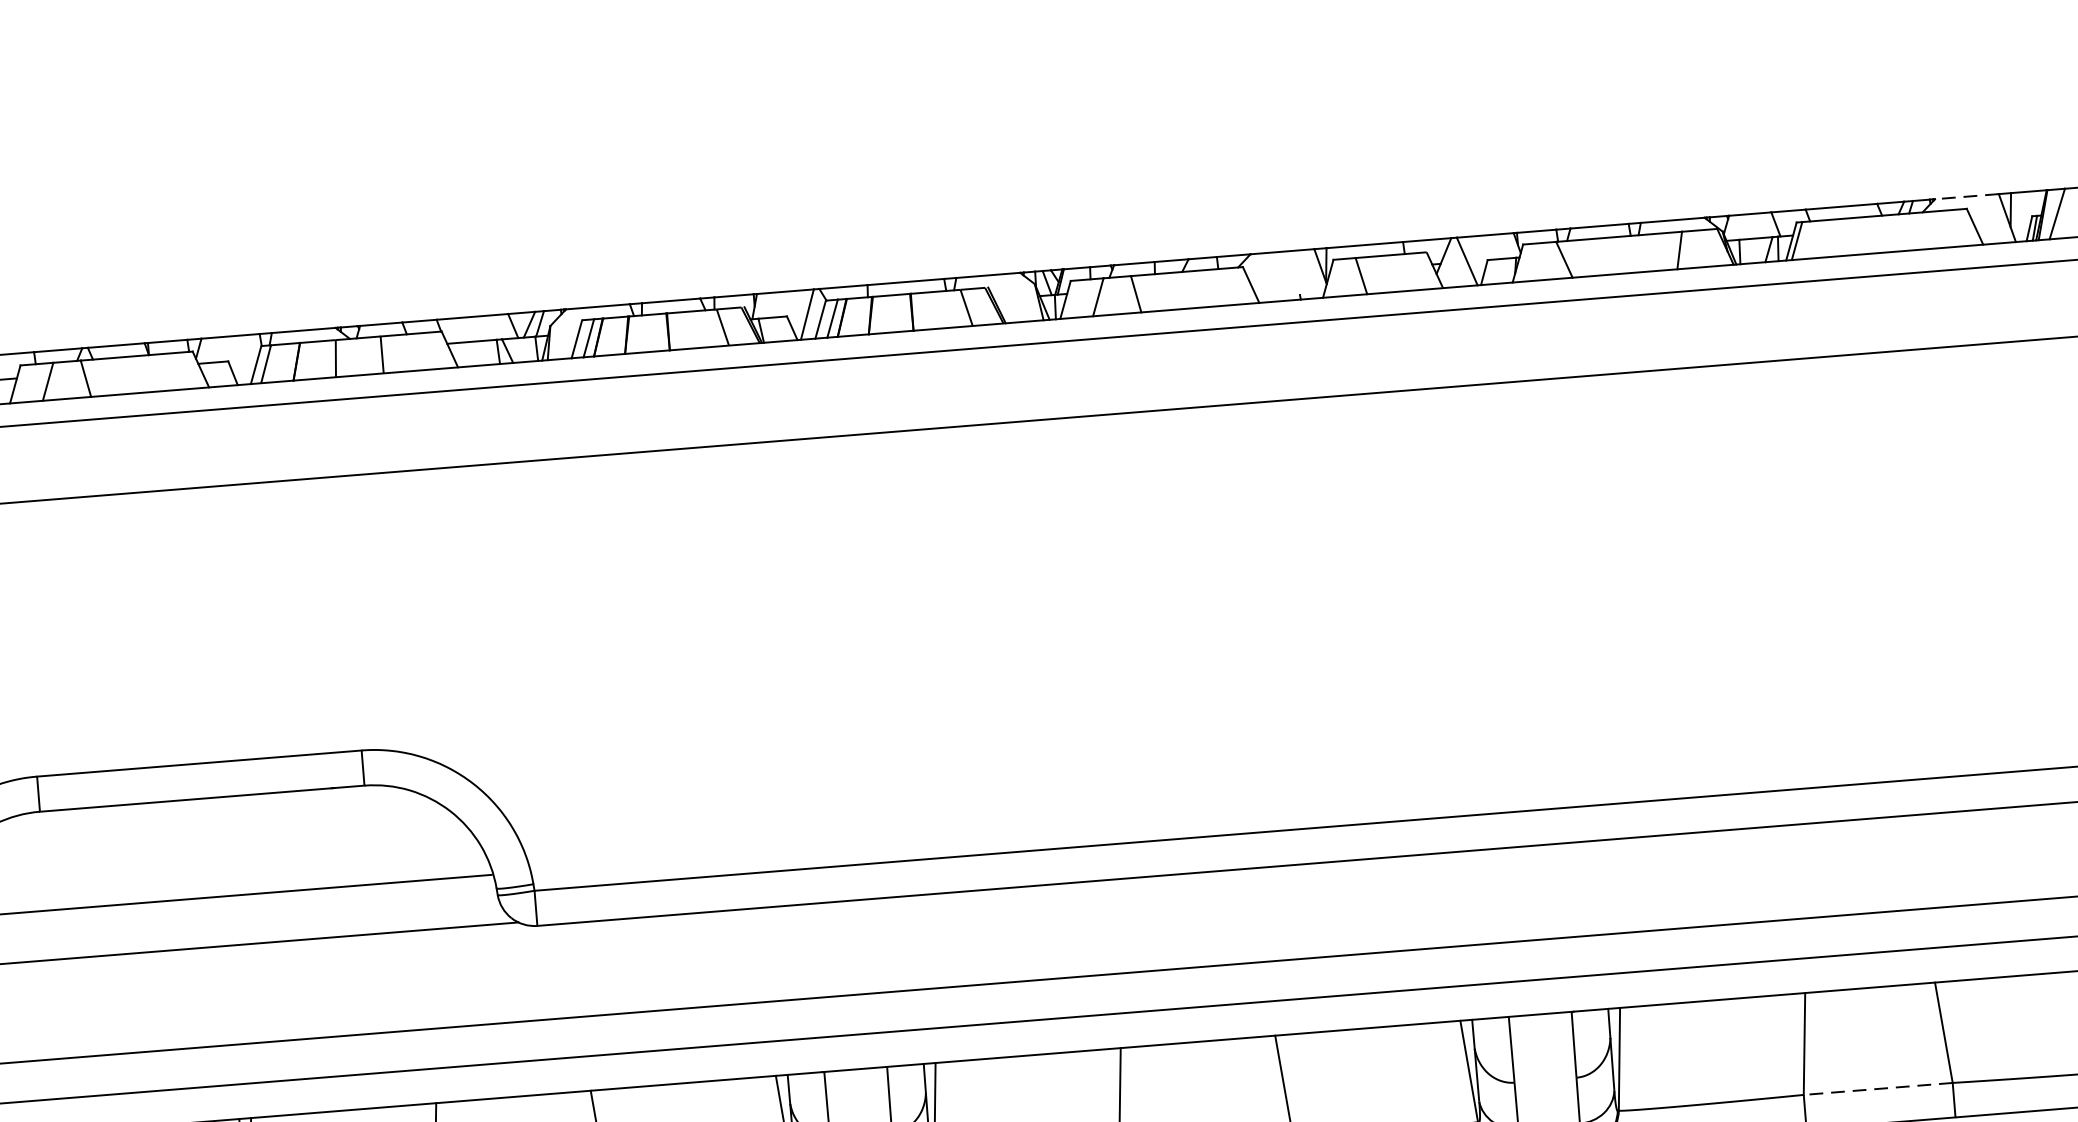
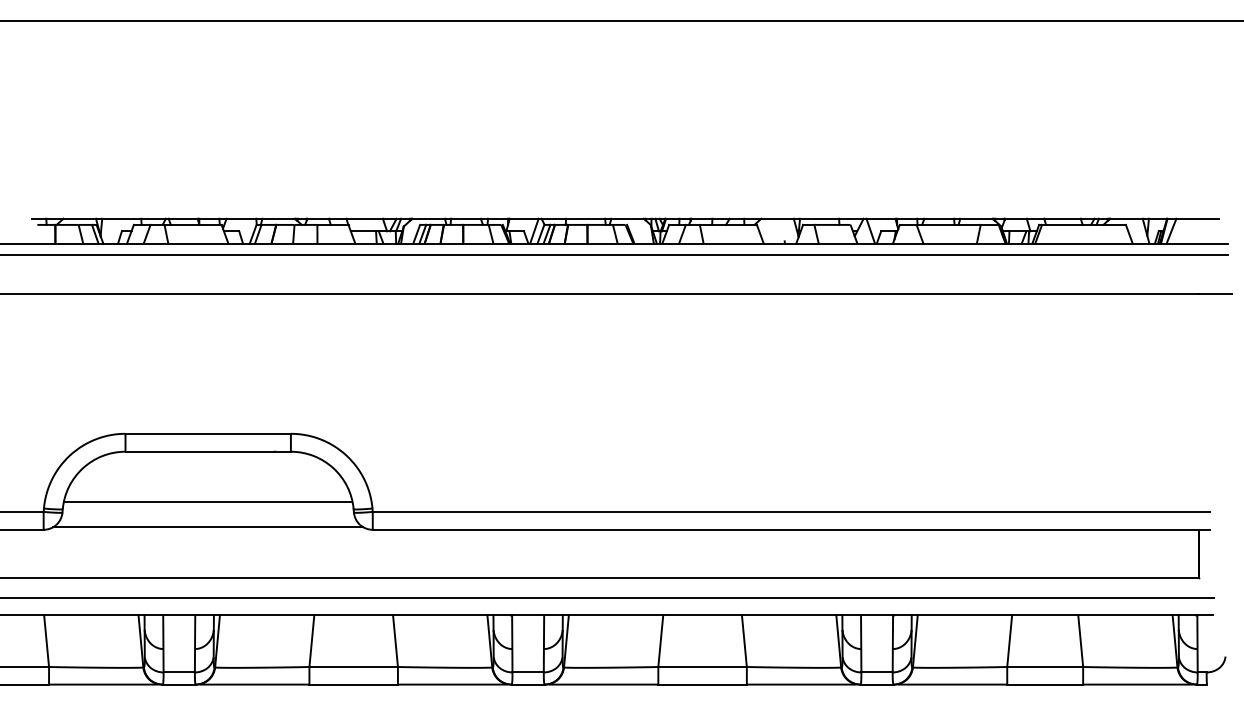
line: (1964, 196) -> (1125, 218), dashed -> solid
line: (1878, 1089) -> (1045, 667), dashed -> solid

